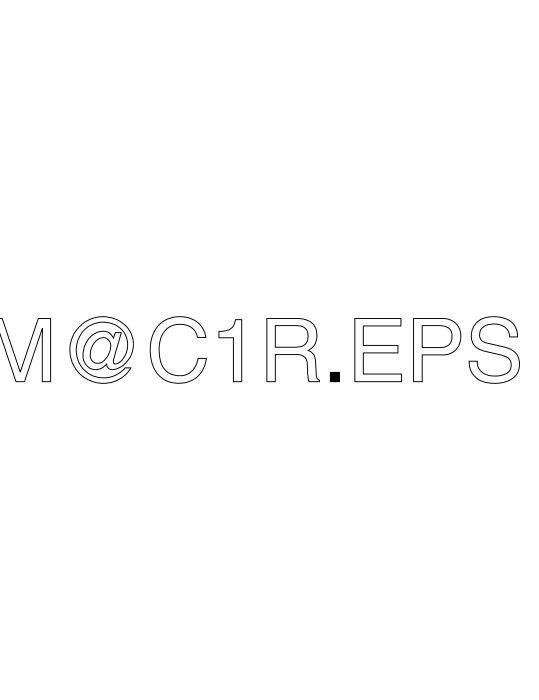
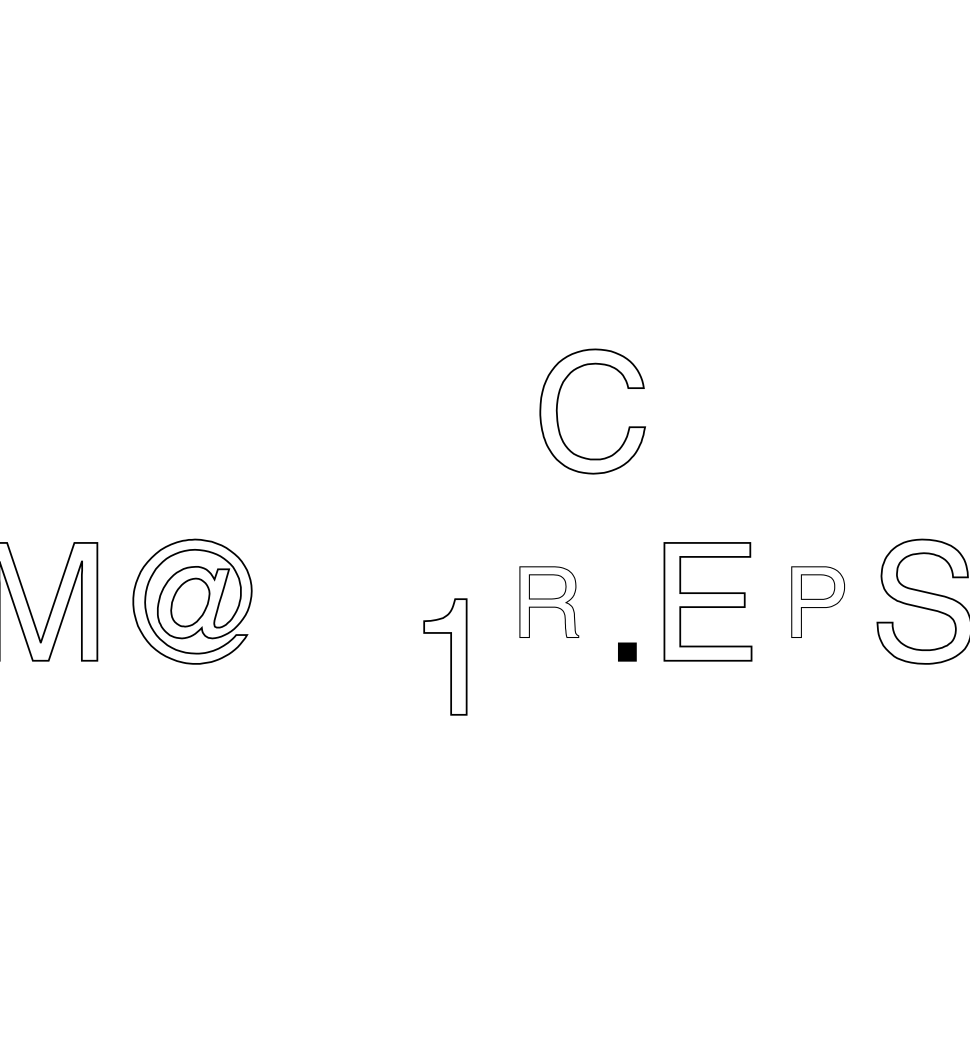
part: (159, 349) -> (557, 410), moved
part: (230, 350) -> (445, 656), moved
part: (292, 350) -> (548, 602), size x0.6
part: (437, 350) -> (818, 602), size x0.6

